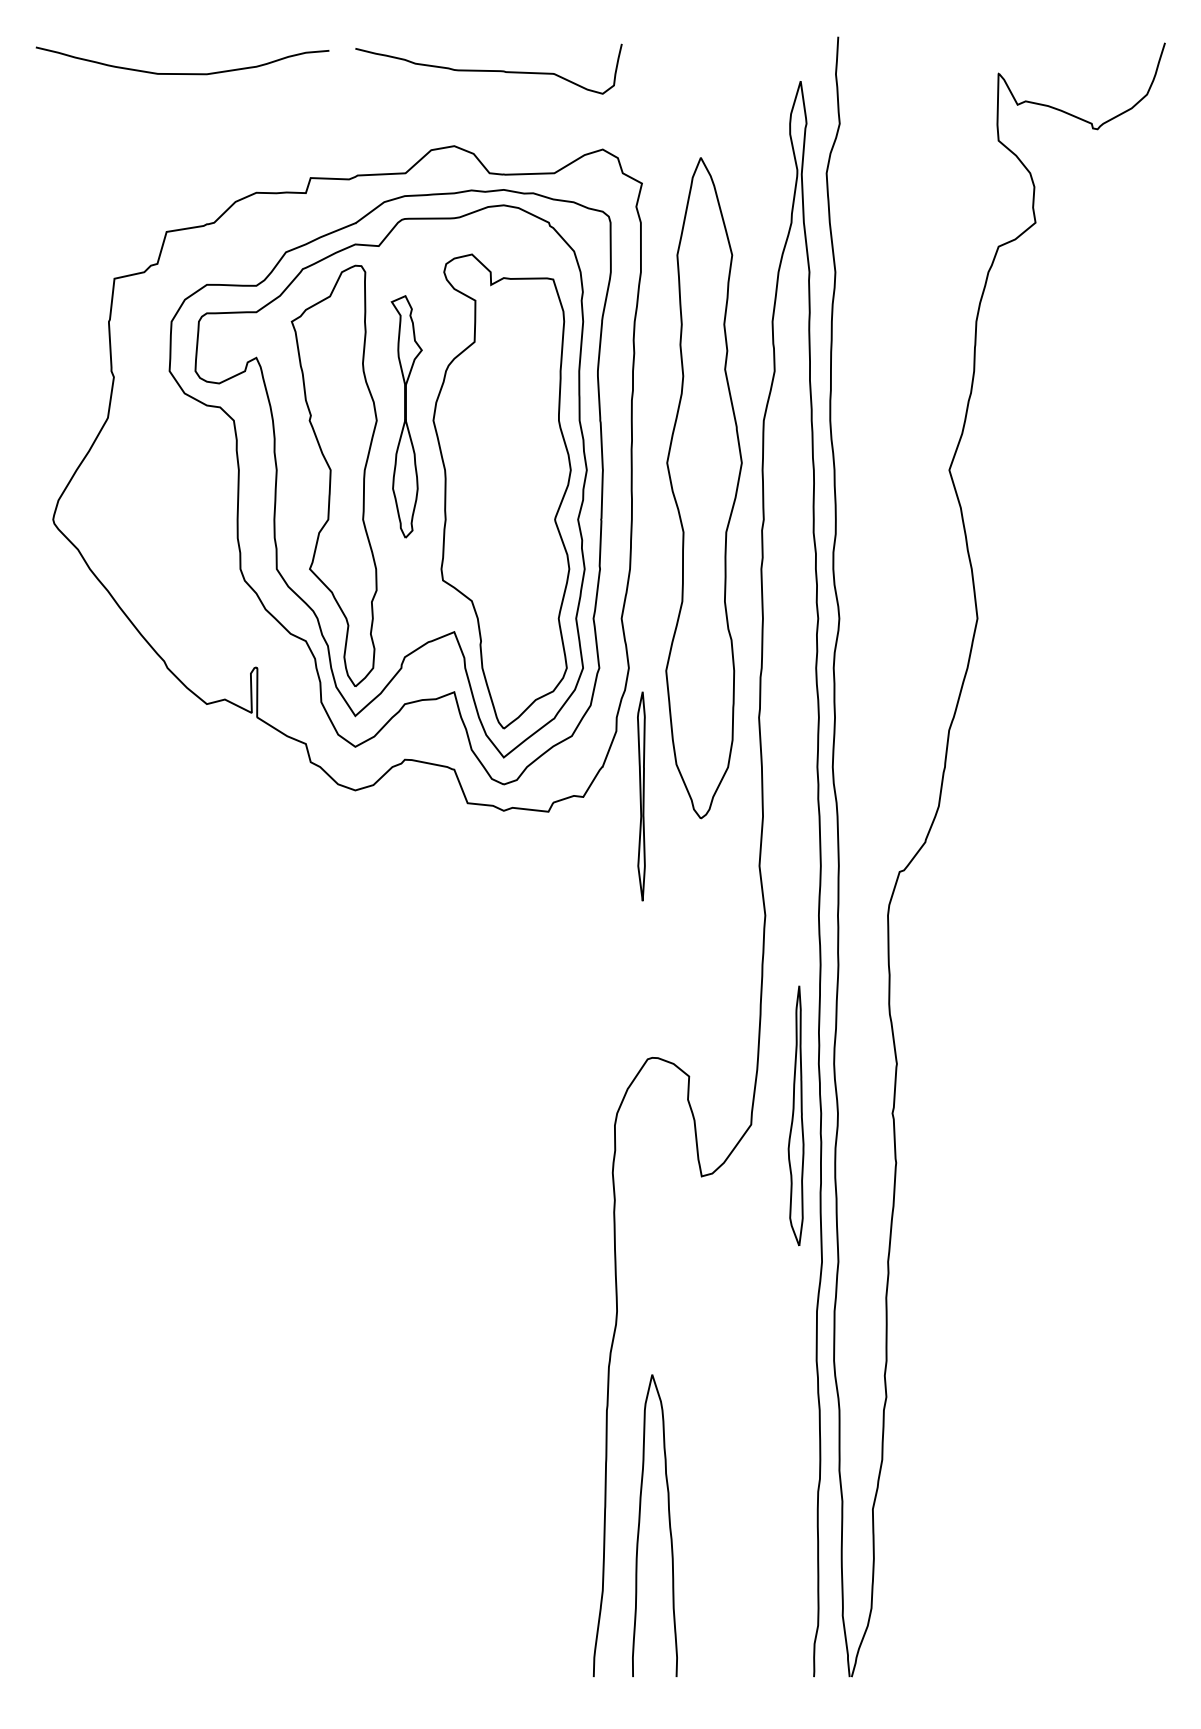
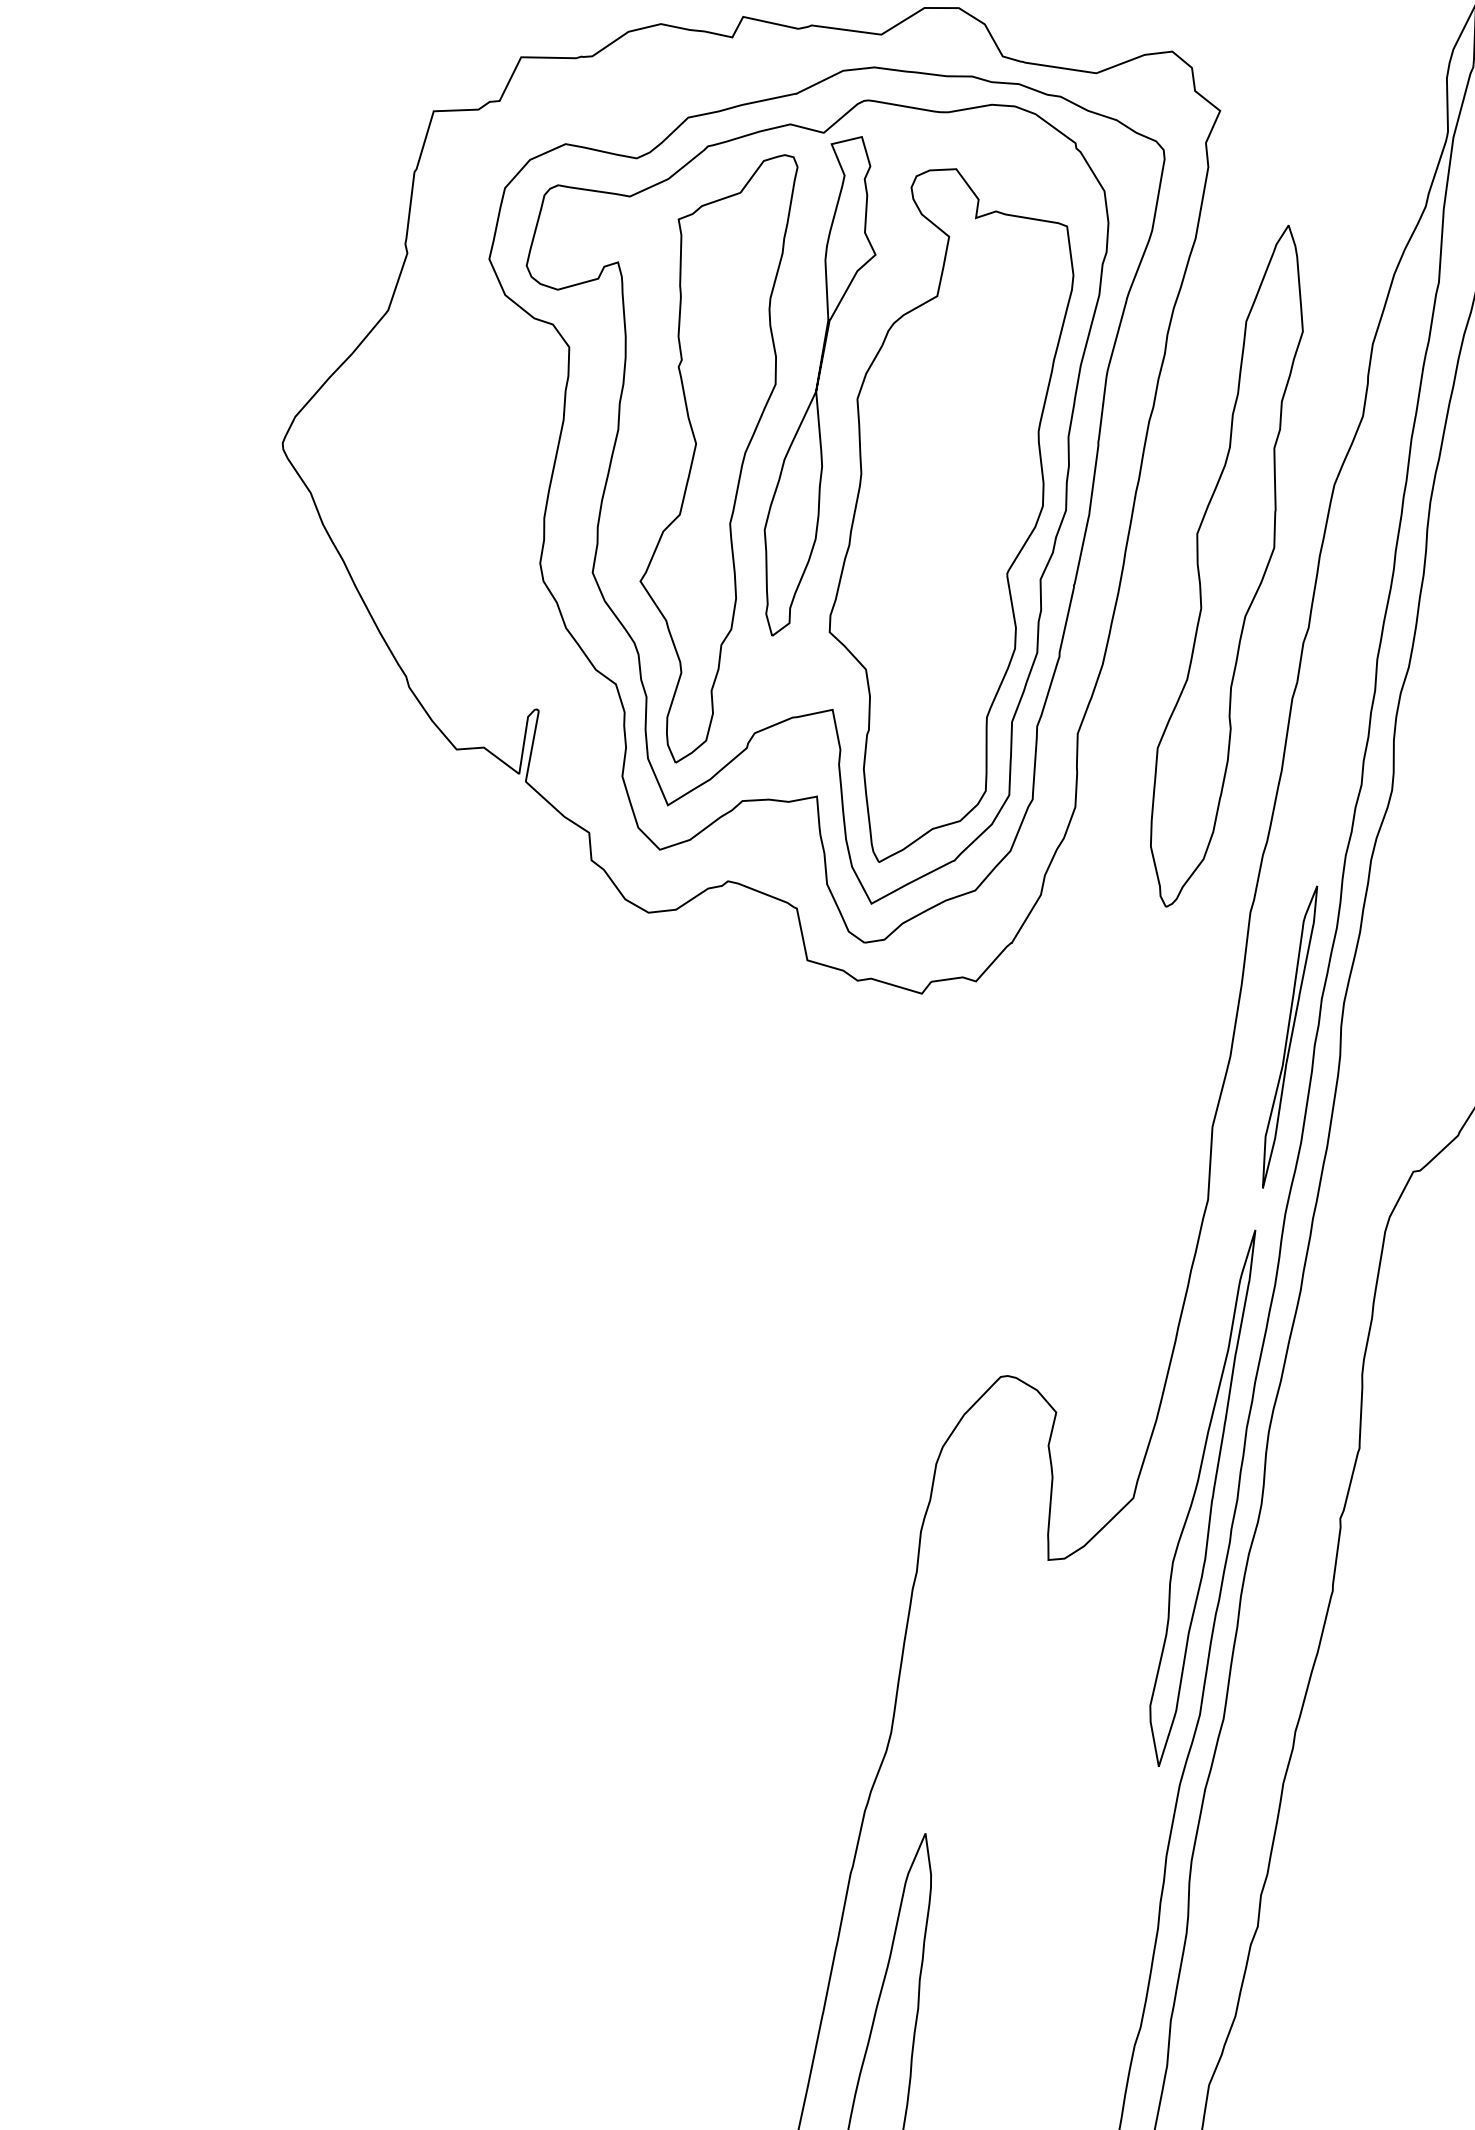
part: (406, 416) -> (819, 386), size x1.43
part: (703, 487) -> (1229, 565), size x0.71
part: (641, 796) -> (1288, 1036), moved
part: (795, 1115) -> (1199, 1496), size x1.43

